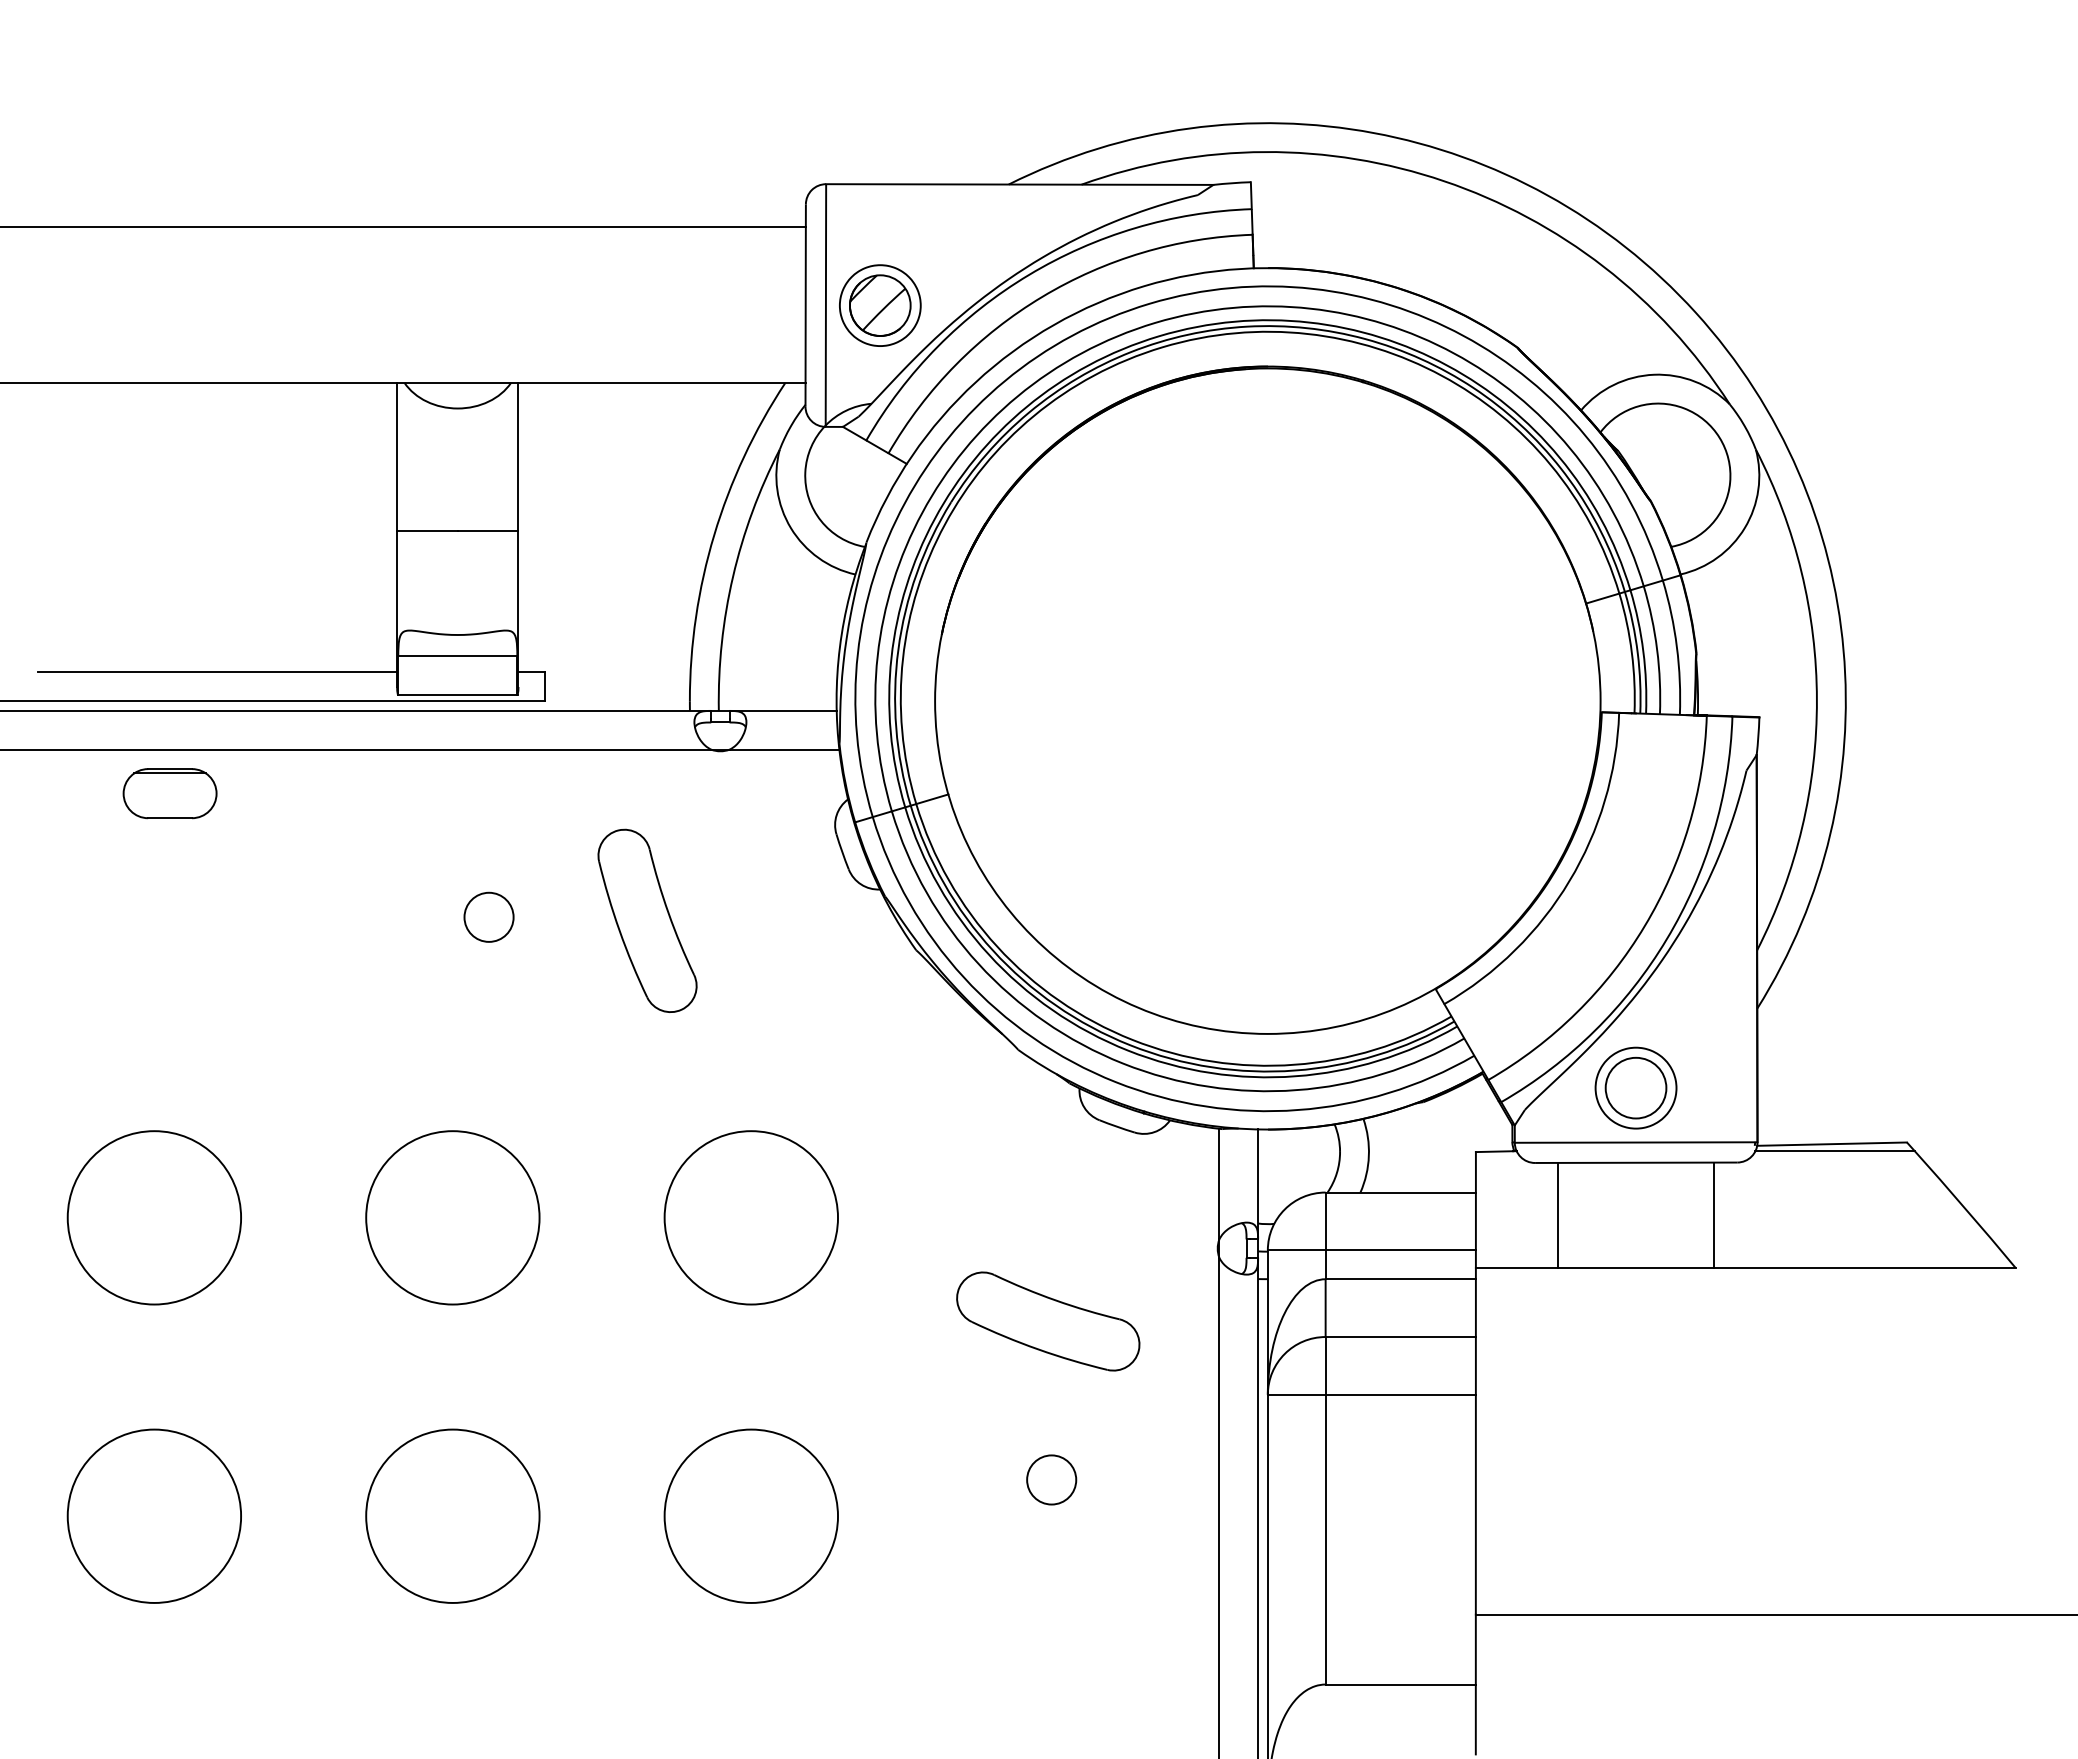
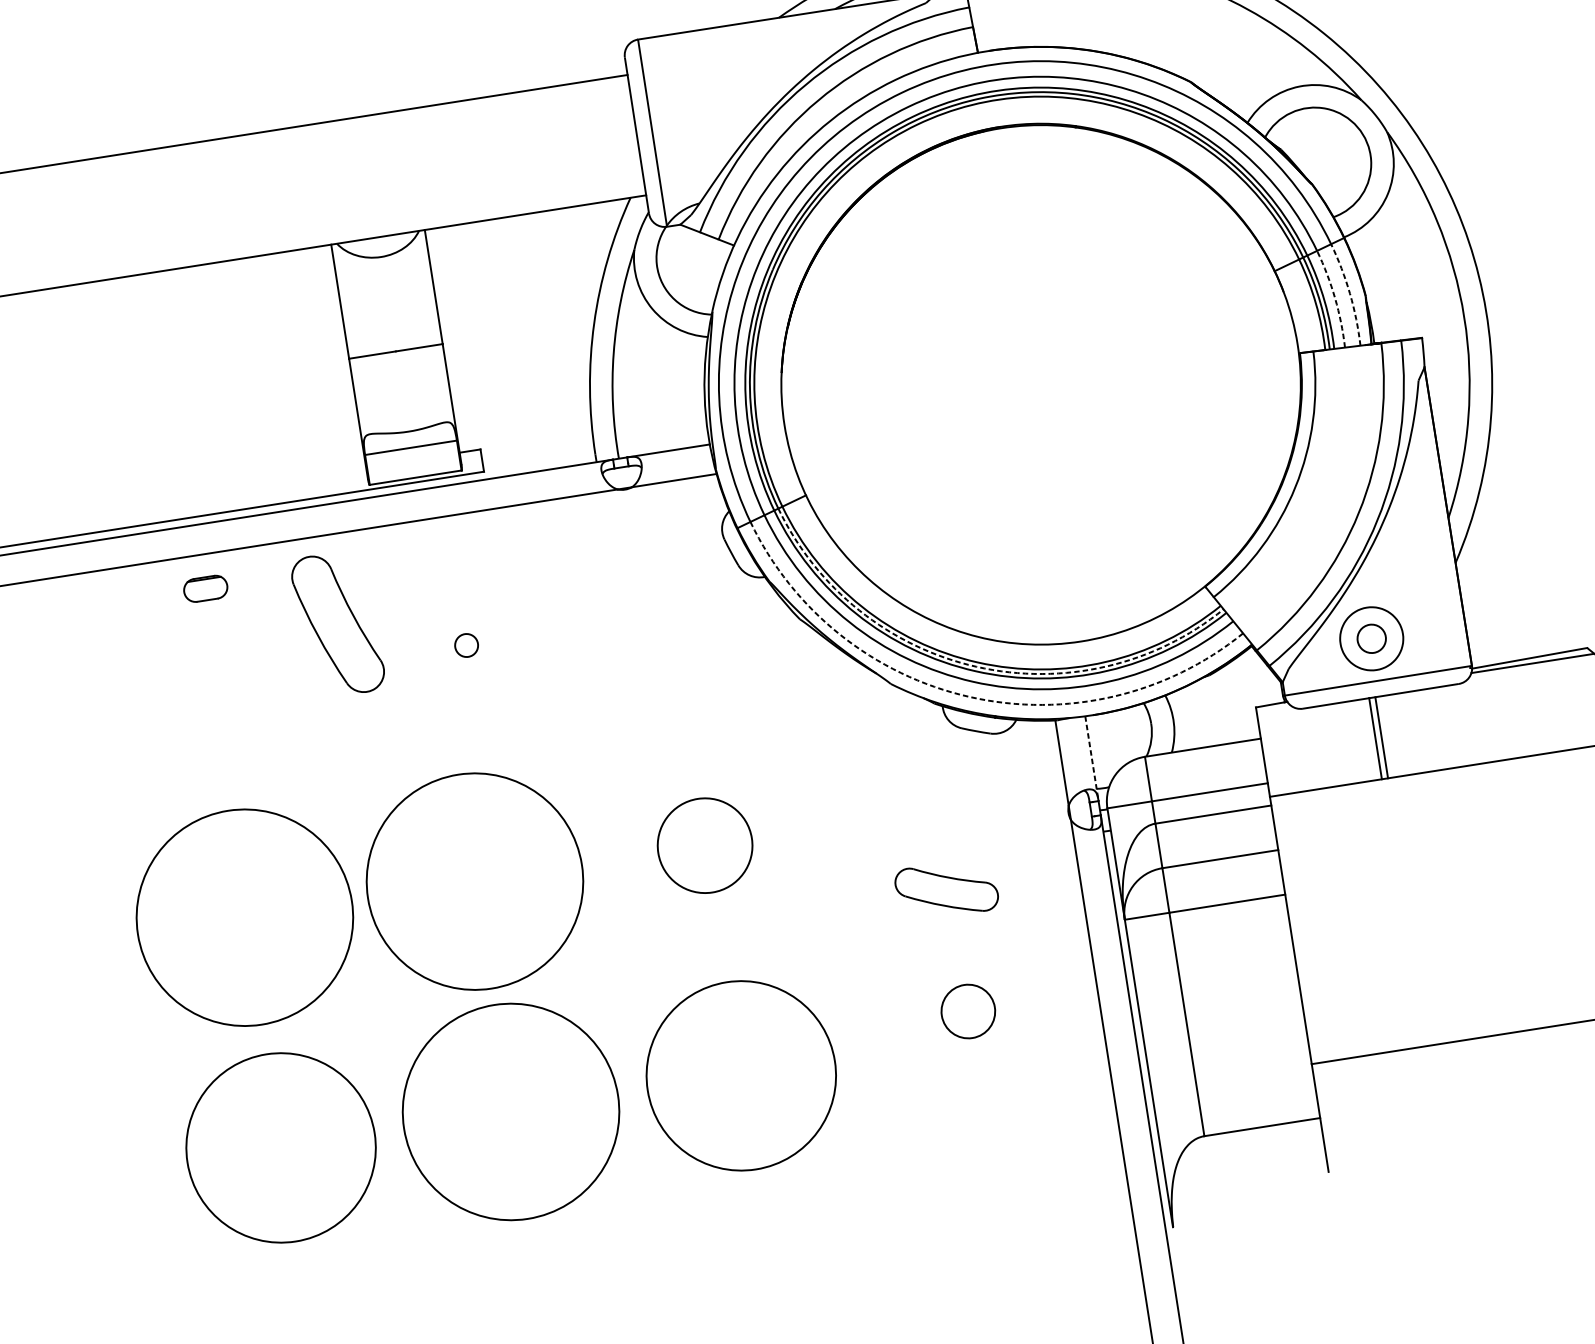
part: (880, 305) -> (694, 126), removed
arc: (1676, 647) -> (1349, 294), solid -> dashed
arc: (1657, 649) -> (1335, 297), solid -> dashed
line: (217, 671) -> (227, 488), removed
part: (169, 793) -> (205, 588), size x0.6
circle: (488, 916) -> (466, 645), size x0.6
part: (647, 920) -> (338, 624), moved
arc: (1130, 1045) -> (976, 666), solid -> dashed
arc: (1115, 1082) -> (969, 697), solid -> dashed
circle: (1635, 1087) -> (1371, 638), size x0.6
line: (1258, 1184) -> (1092, 758), solid -> dashed
line: (1558, 1214) -> (1381, 737), moved
line: (1714, 1214) -> (1375, 738), moved
circle: (154, 1217) -> (244, 917), size x1.6
circle: (452, 1217) -> (474, 881), size x1.6
circle: (750, 1217) -> (704, 845), size x0.7
part: (1048, 1321) -> (946, 889), size x0.7
circle: (1051, 1479) -> (968, 1011), size x1.4
circle: (153, 1515) -> (280, 1147), size x1.4
circle: (452, 1515) -> (510, 1111), size x1.6
circle: (750, 1515) -> (740, 1075), size x1.4

